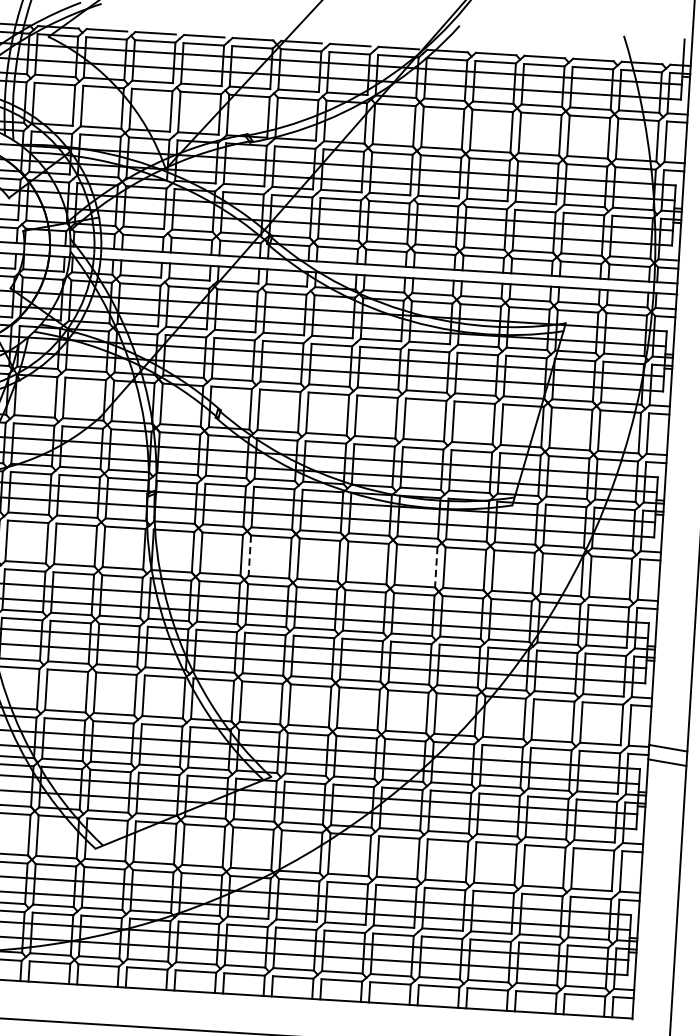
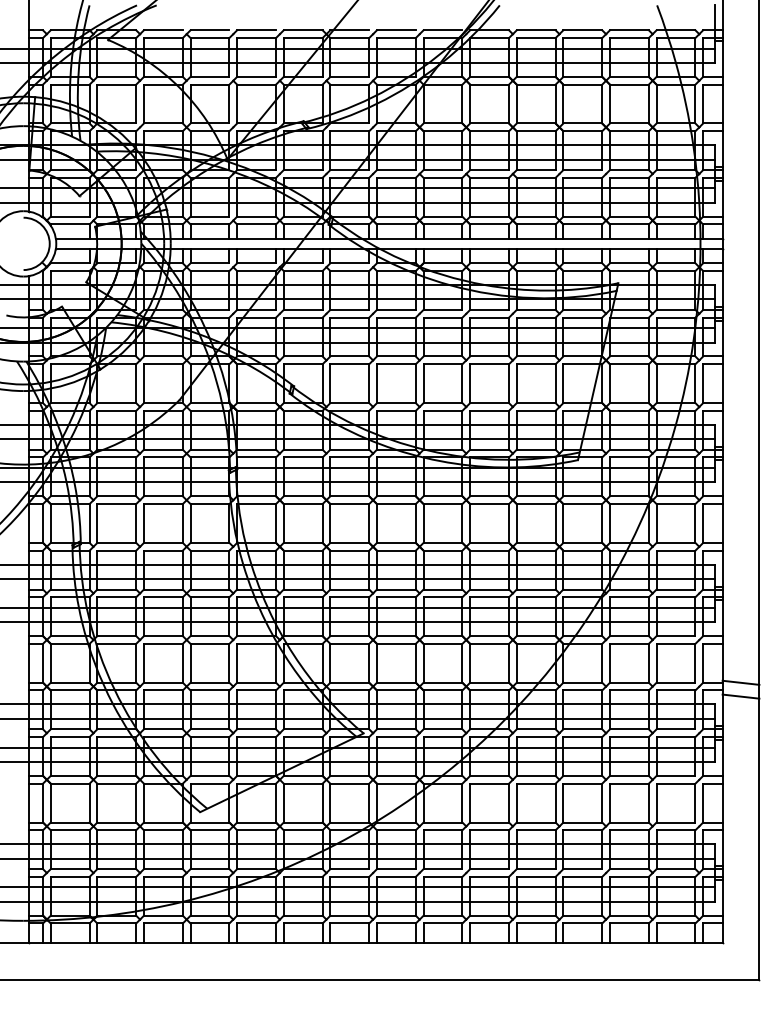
line: (249, 555) -> (330, 523), dashed -> solid
line: (436, 567) -> (509, 523), dashed -> solid

